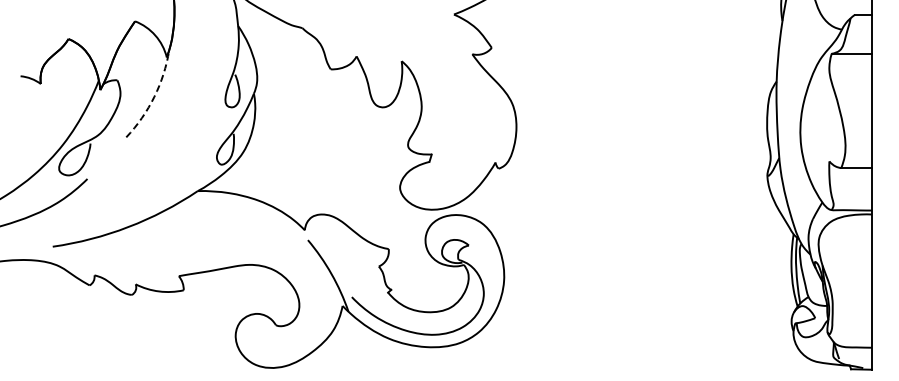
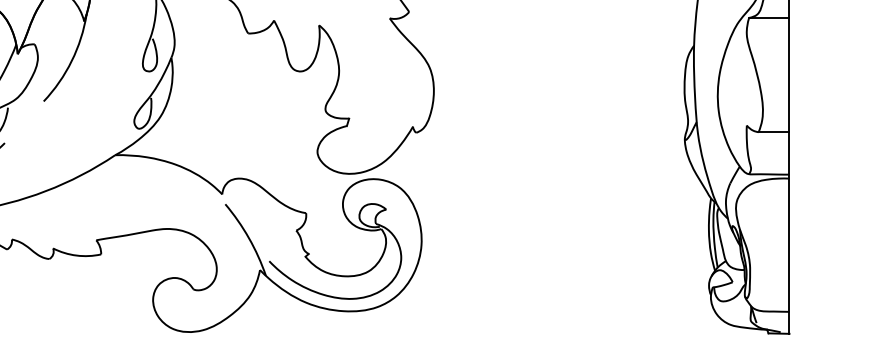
arc: (154, 96) -> (71, 60), dashed -> solid

